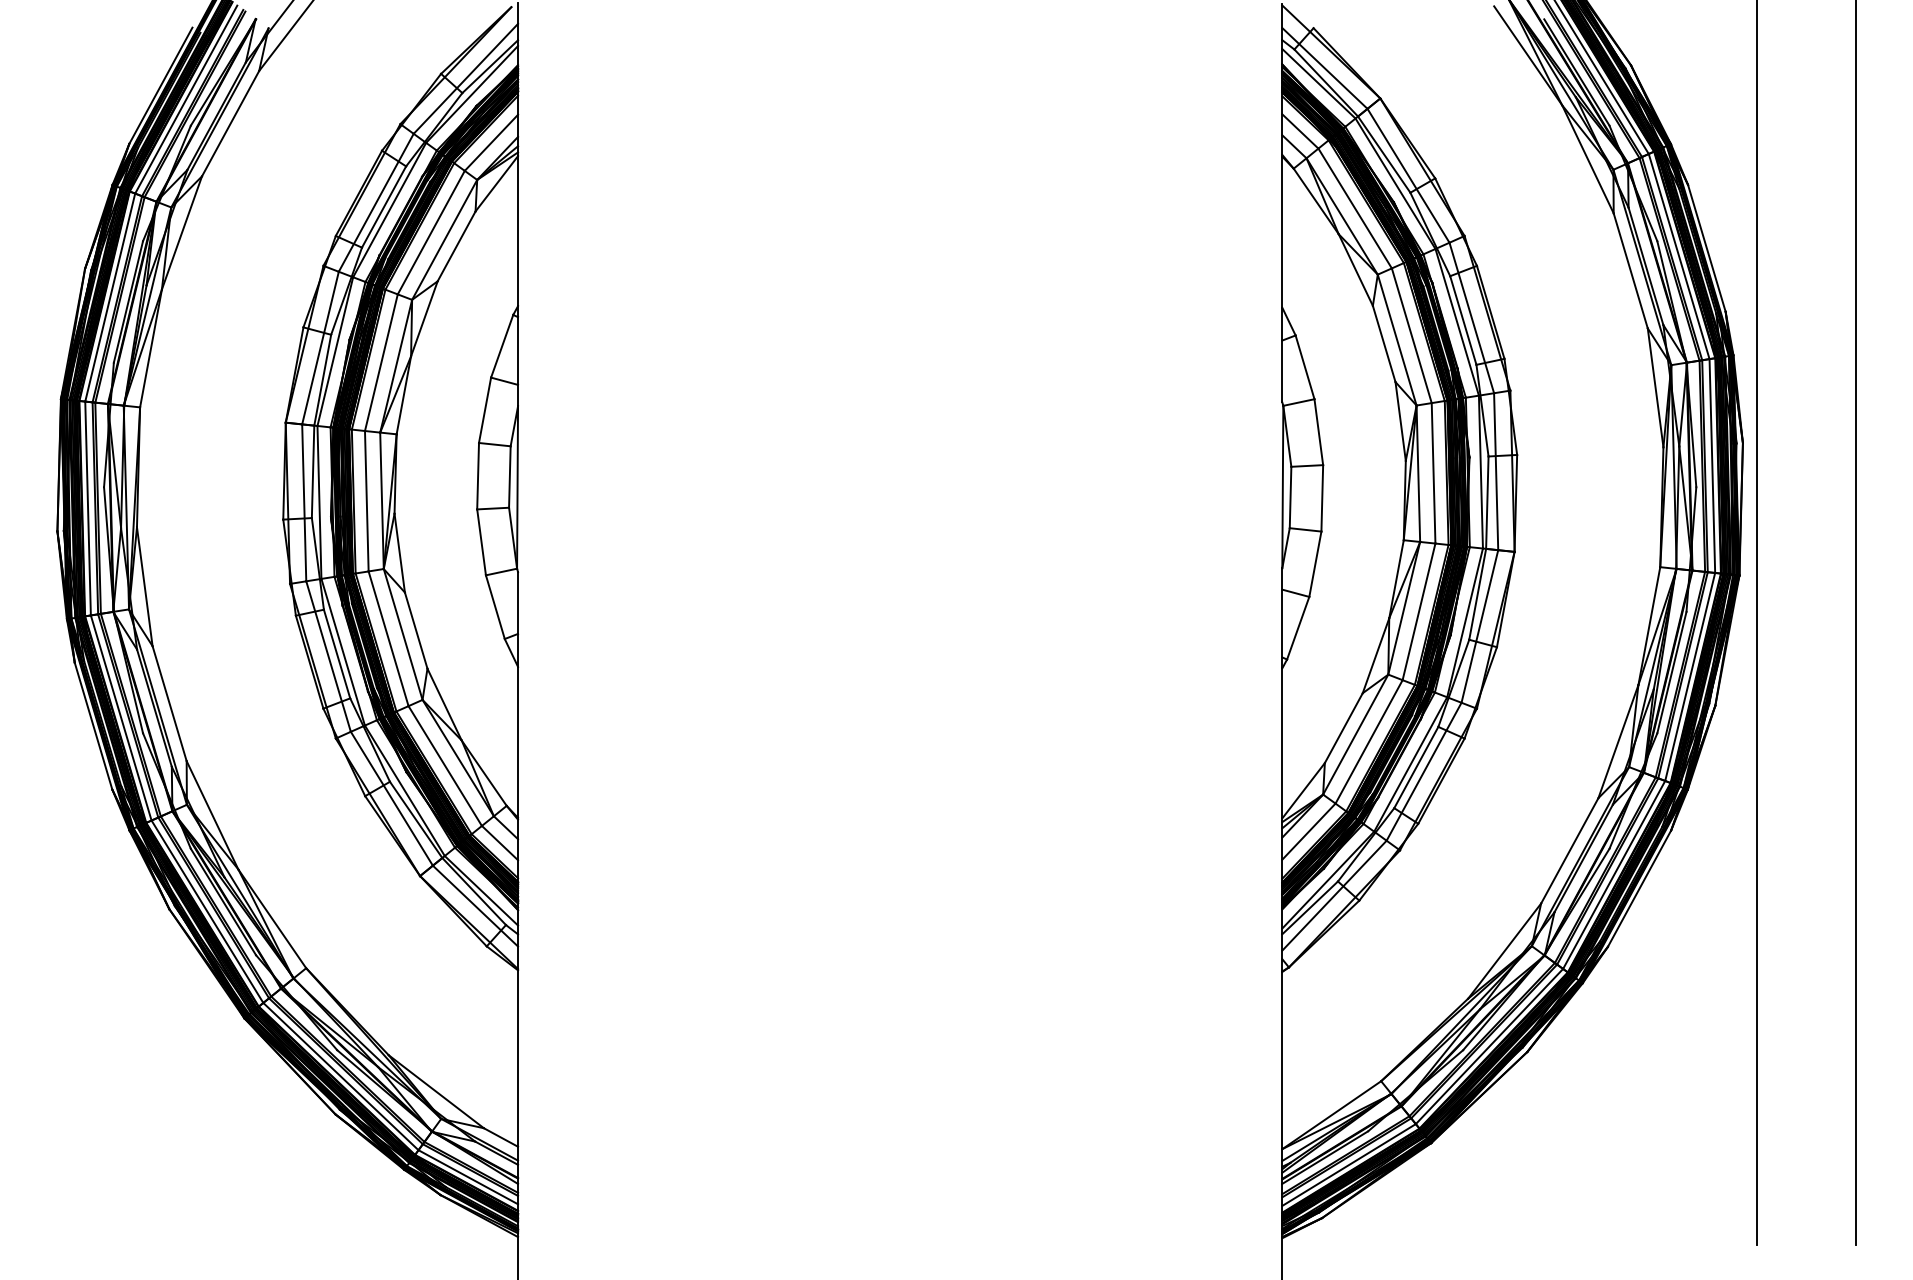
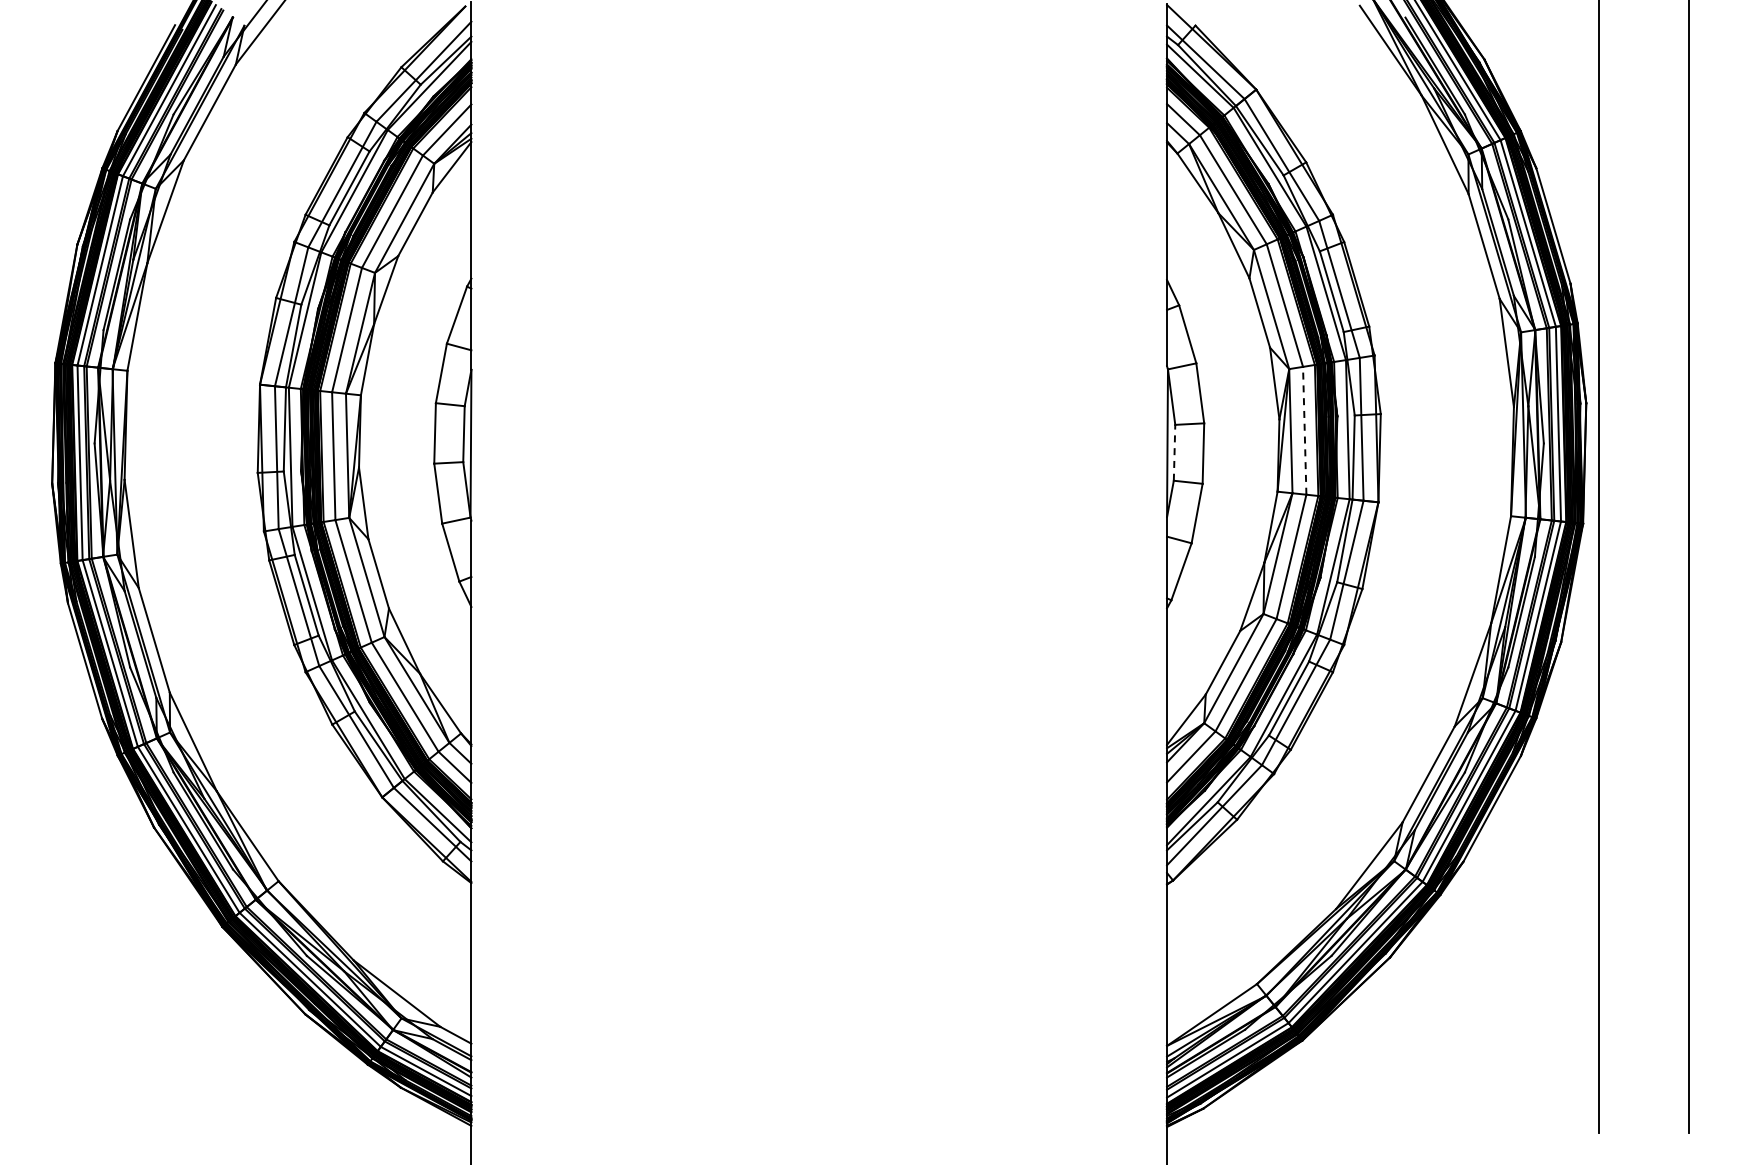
line: (1433, 472) -> (1304, 430), solid -> dashed
line: (1290, 497) -> (1174, 452), solid -> dashed

